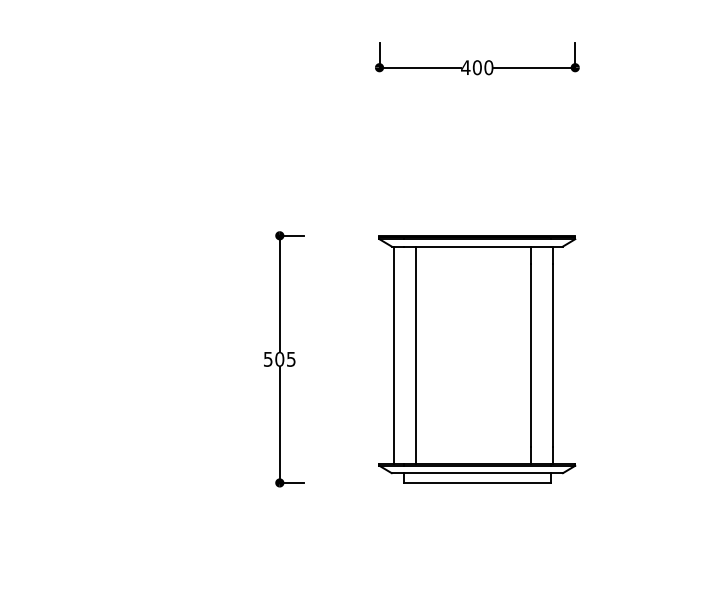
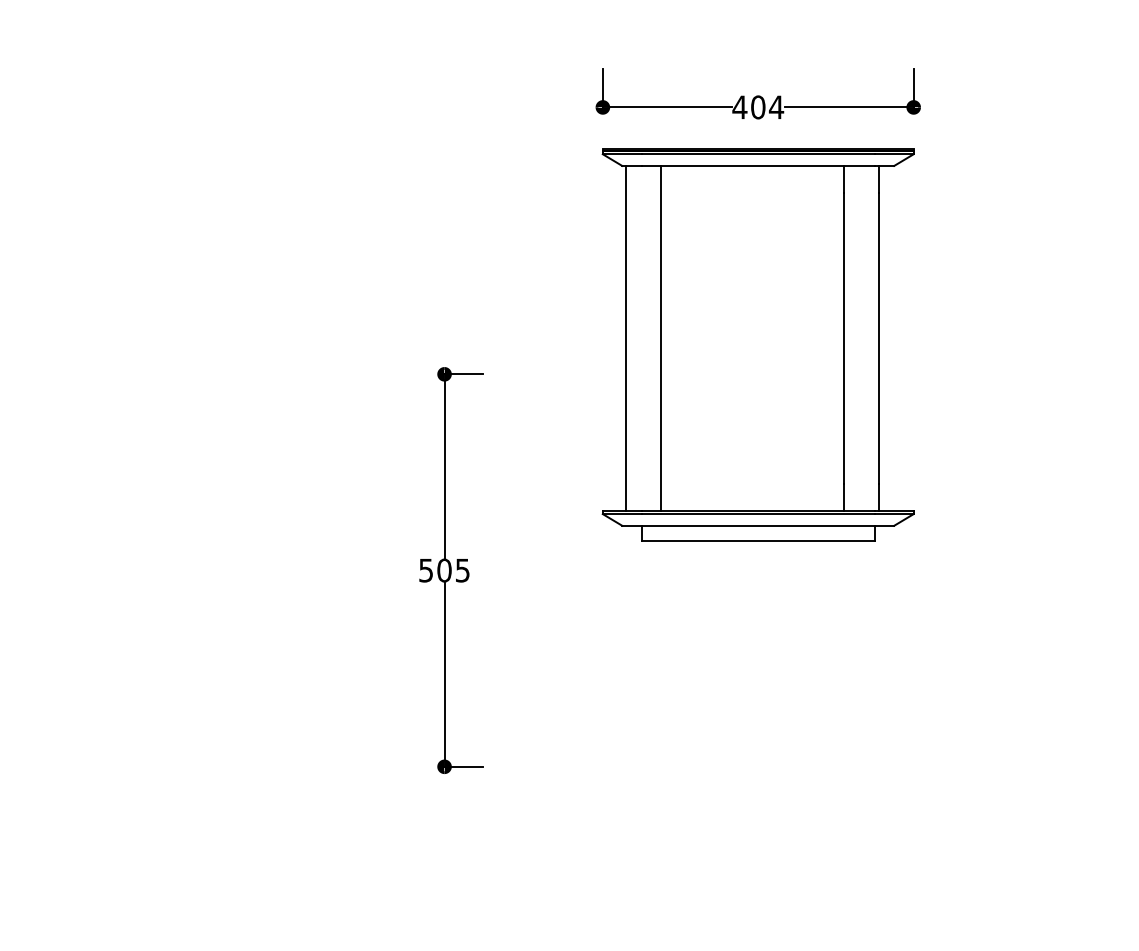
text: (488, 67) -> (775, 107), 400 -> 404
part: (477, 359) -> (758, 345), moved

